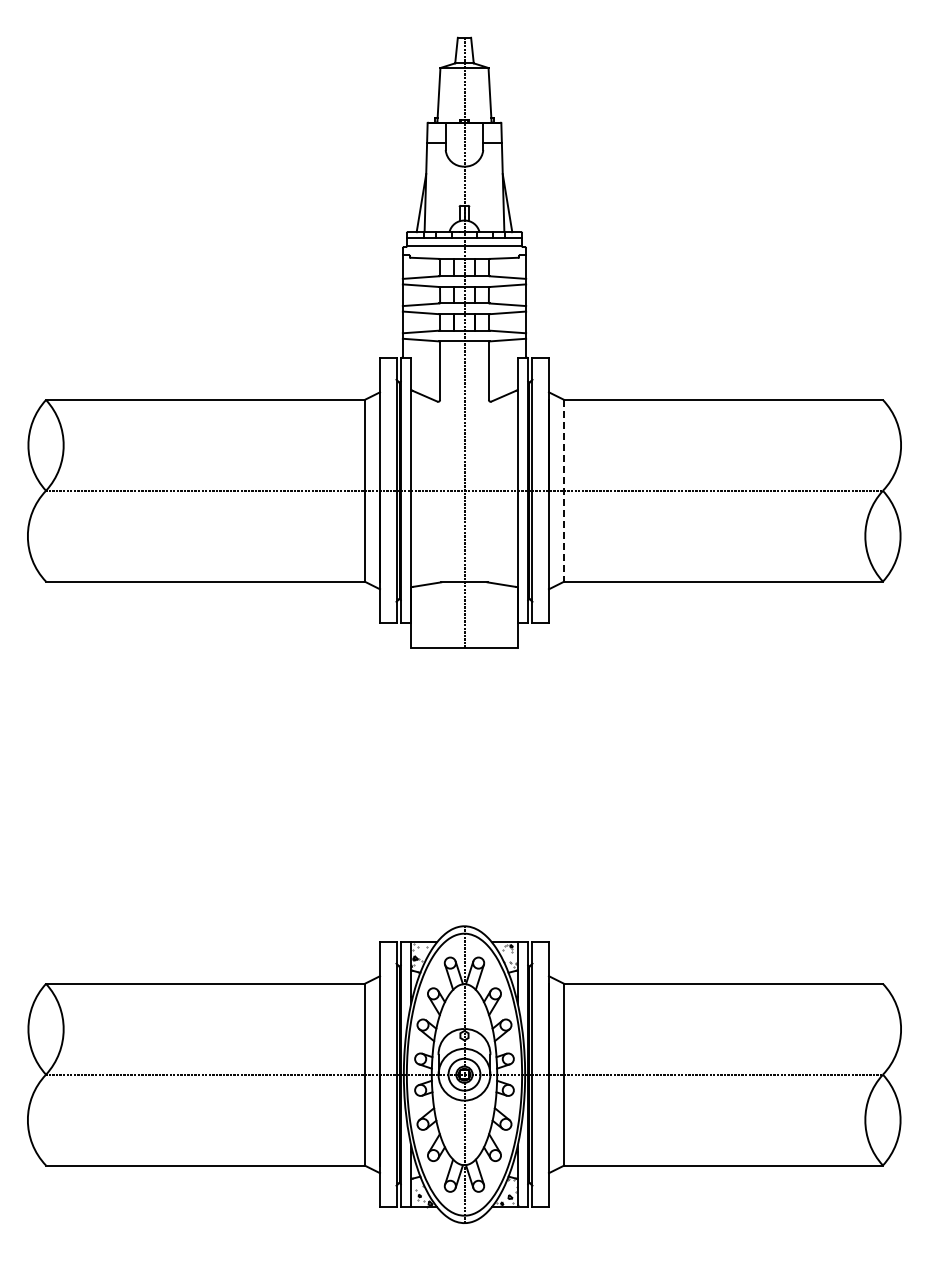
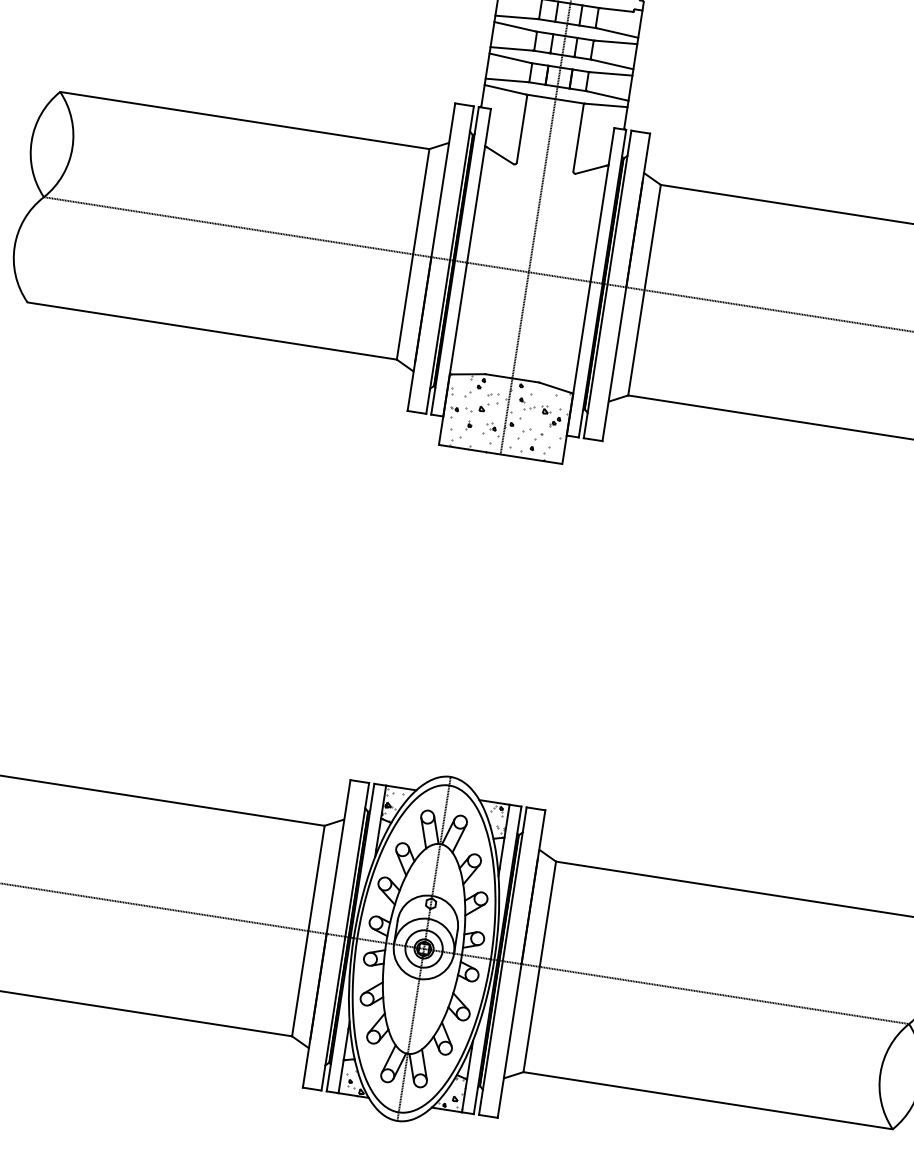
line: (564, 490) -> (644, 289), dashed -> solid
hatch: (464, 616) -> (506, 417), added

